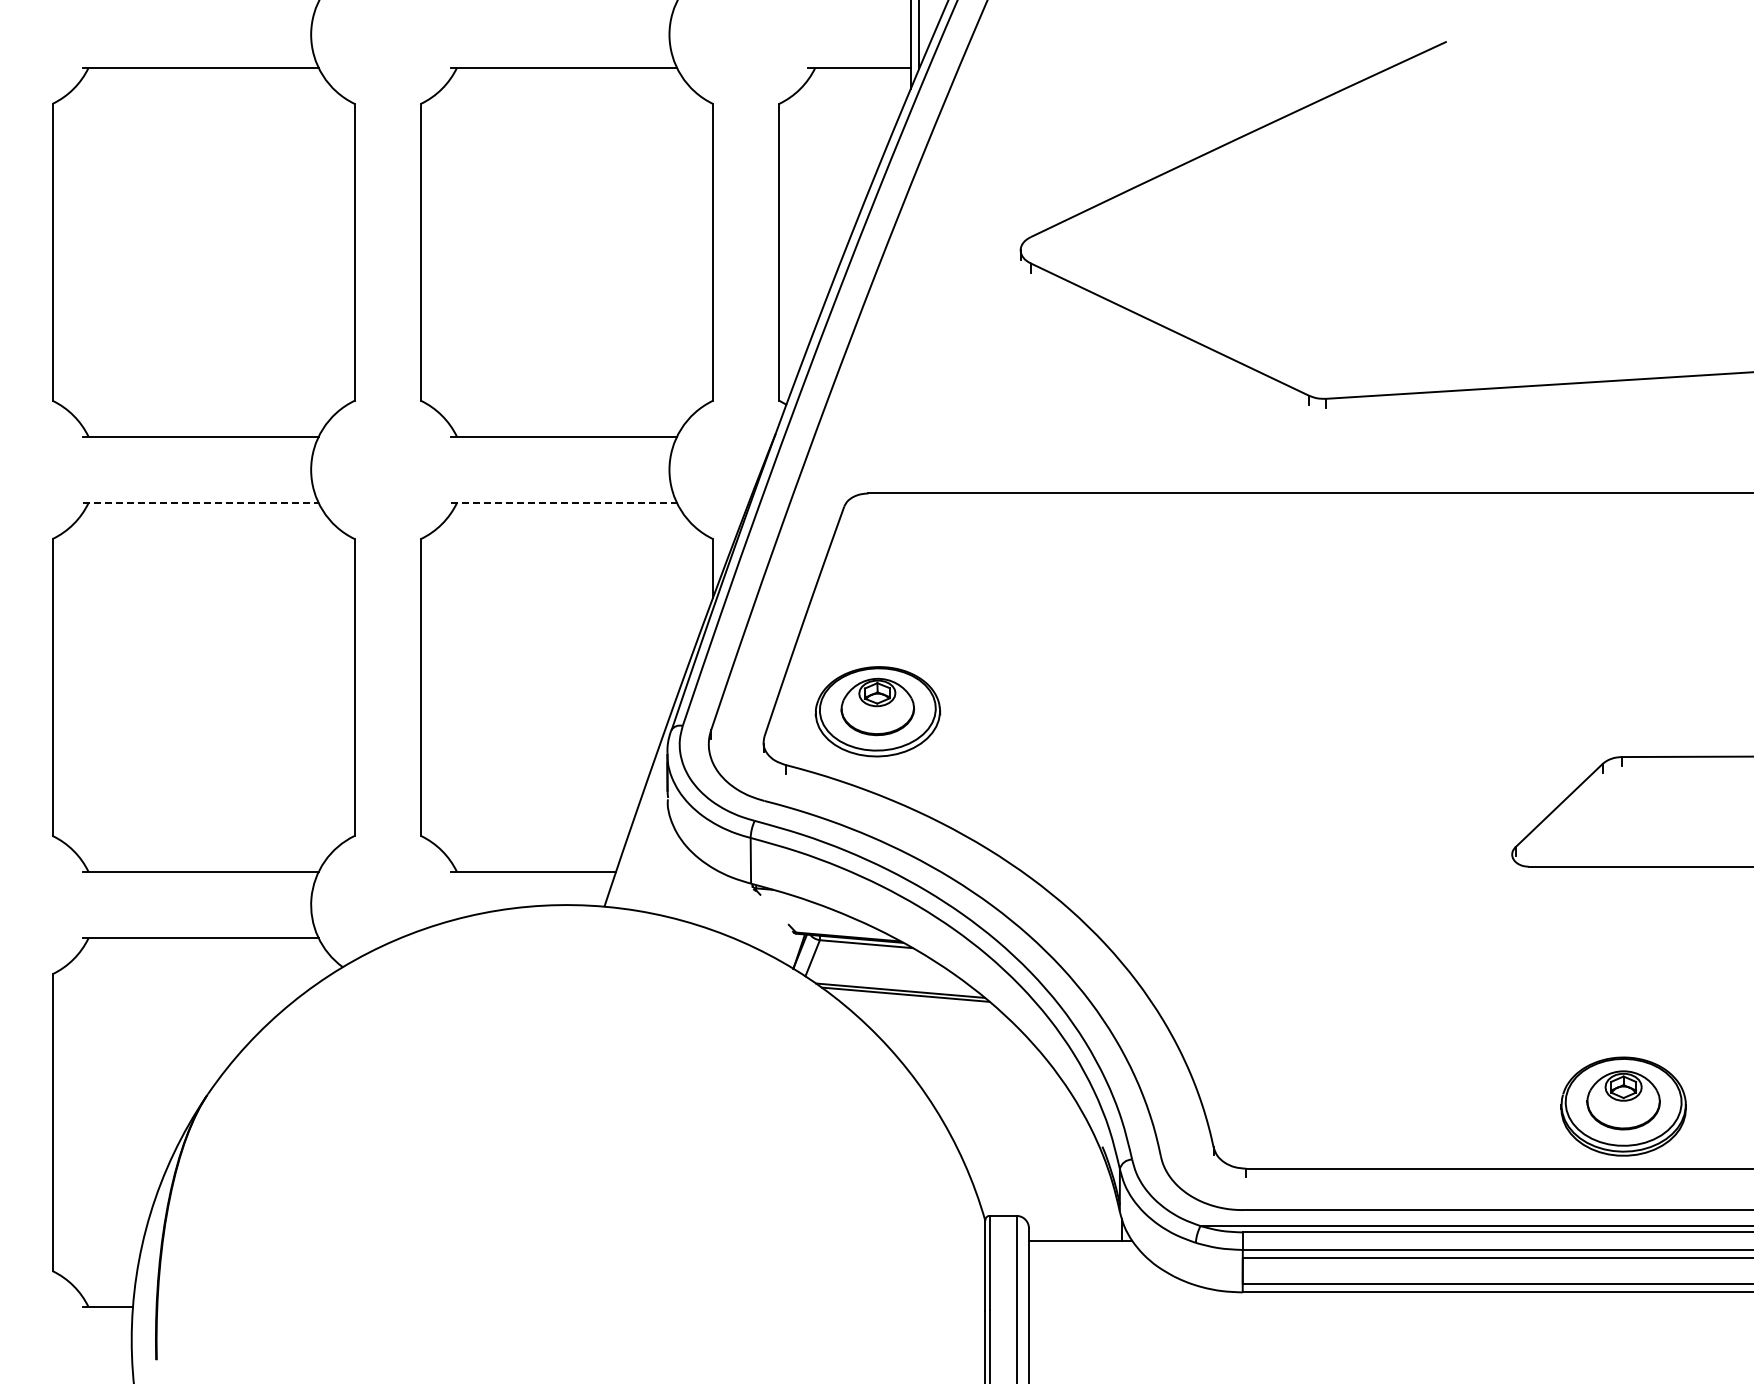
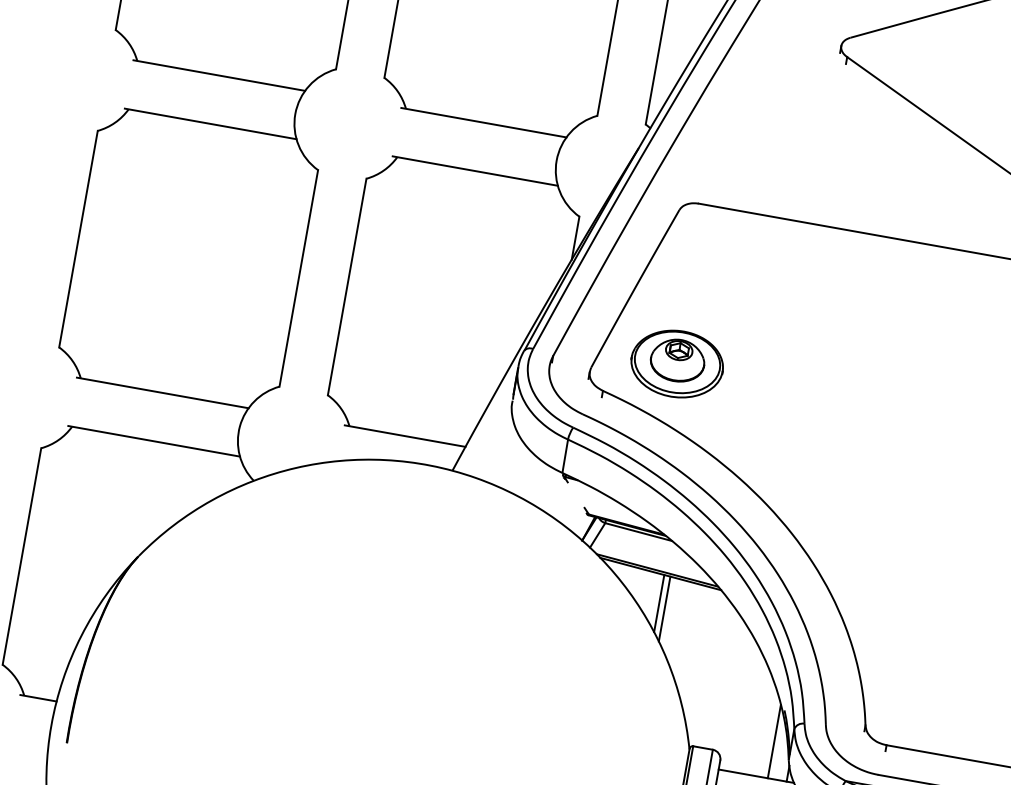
line: (201, 503) -> (210, 124), dashed -> solid
line: (564, 503) -> (475, 171), dashed -> solid
line: (910, 1034) -> (659, 603), added
line: (919, 1039) -> (665, 608), added
line: (1096, 1190) -> (774, 741), added

